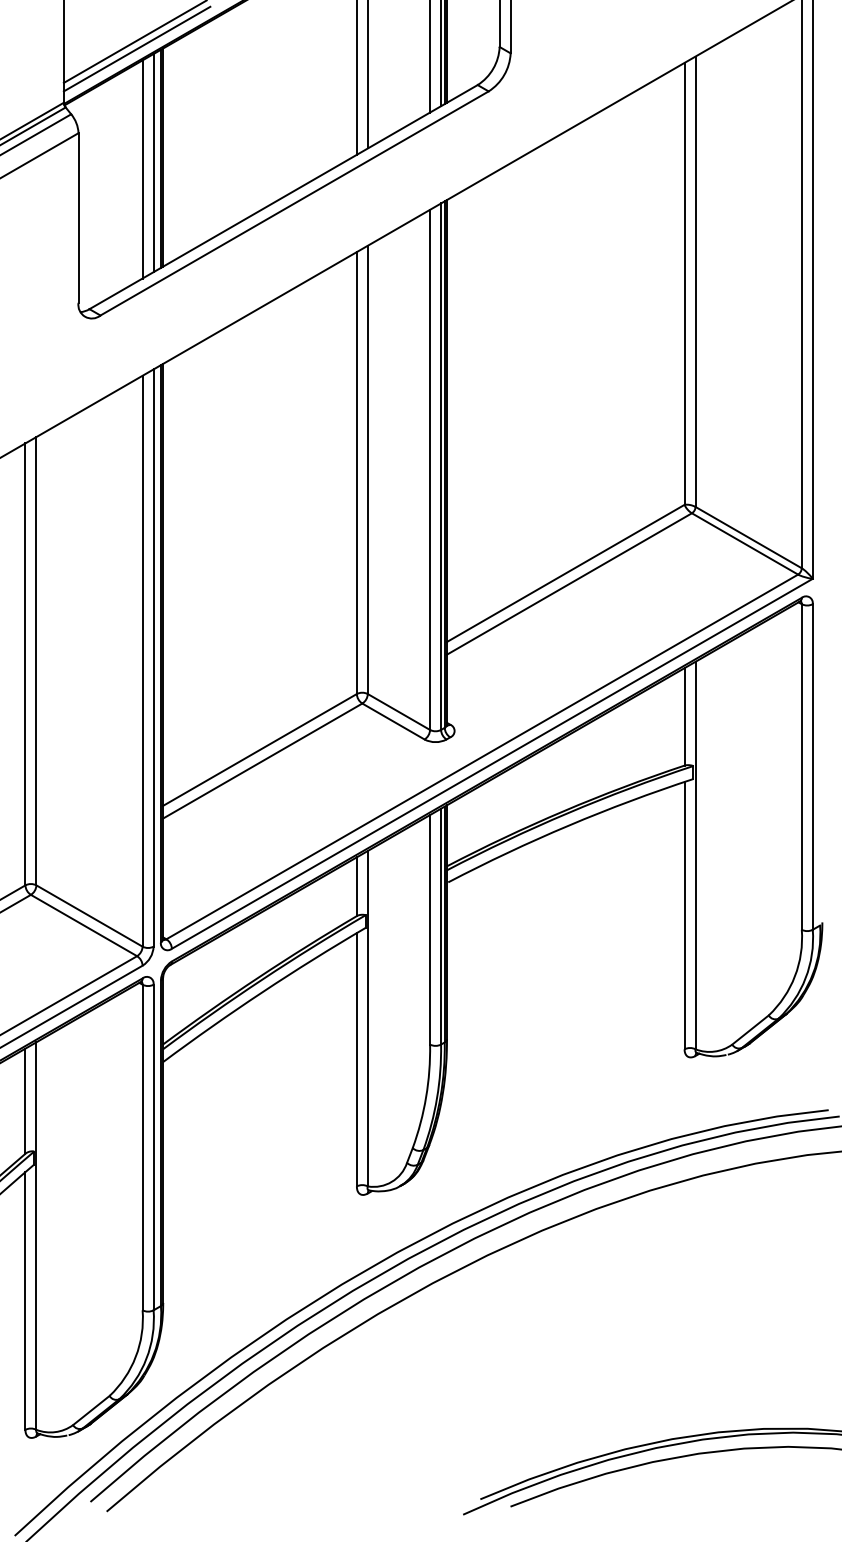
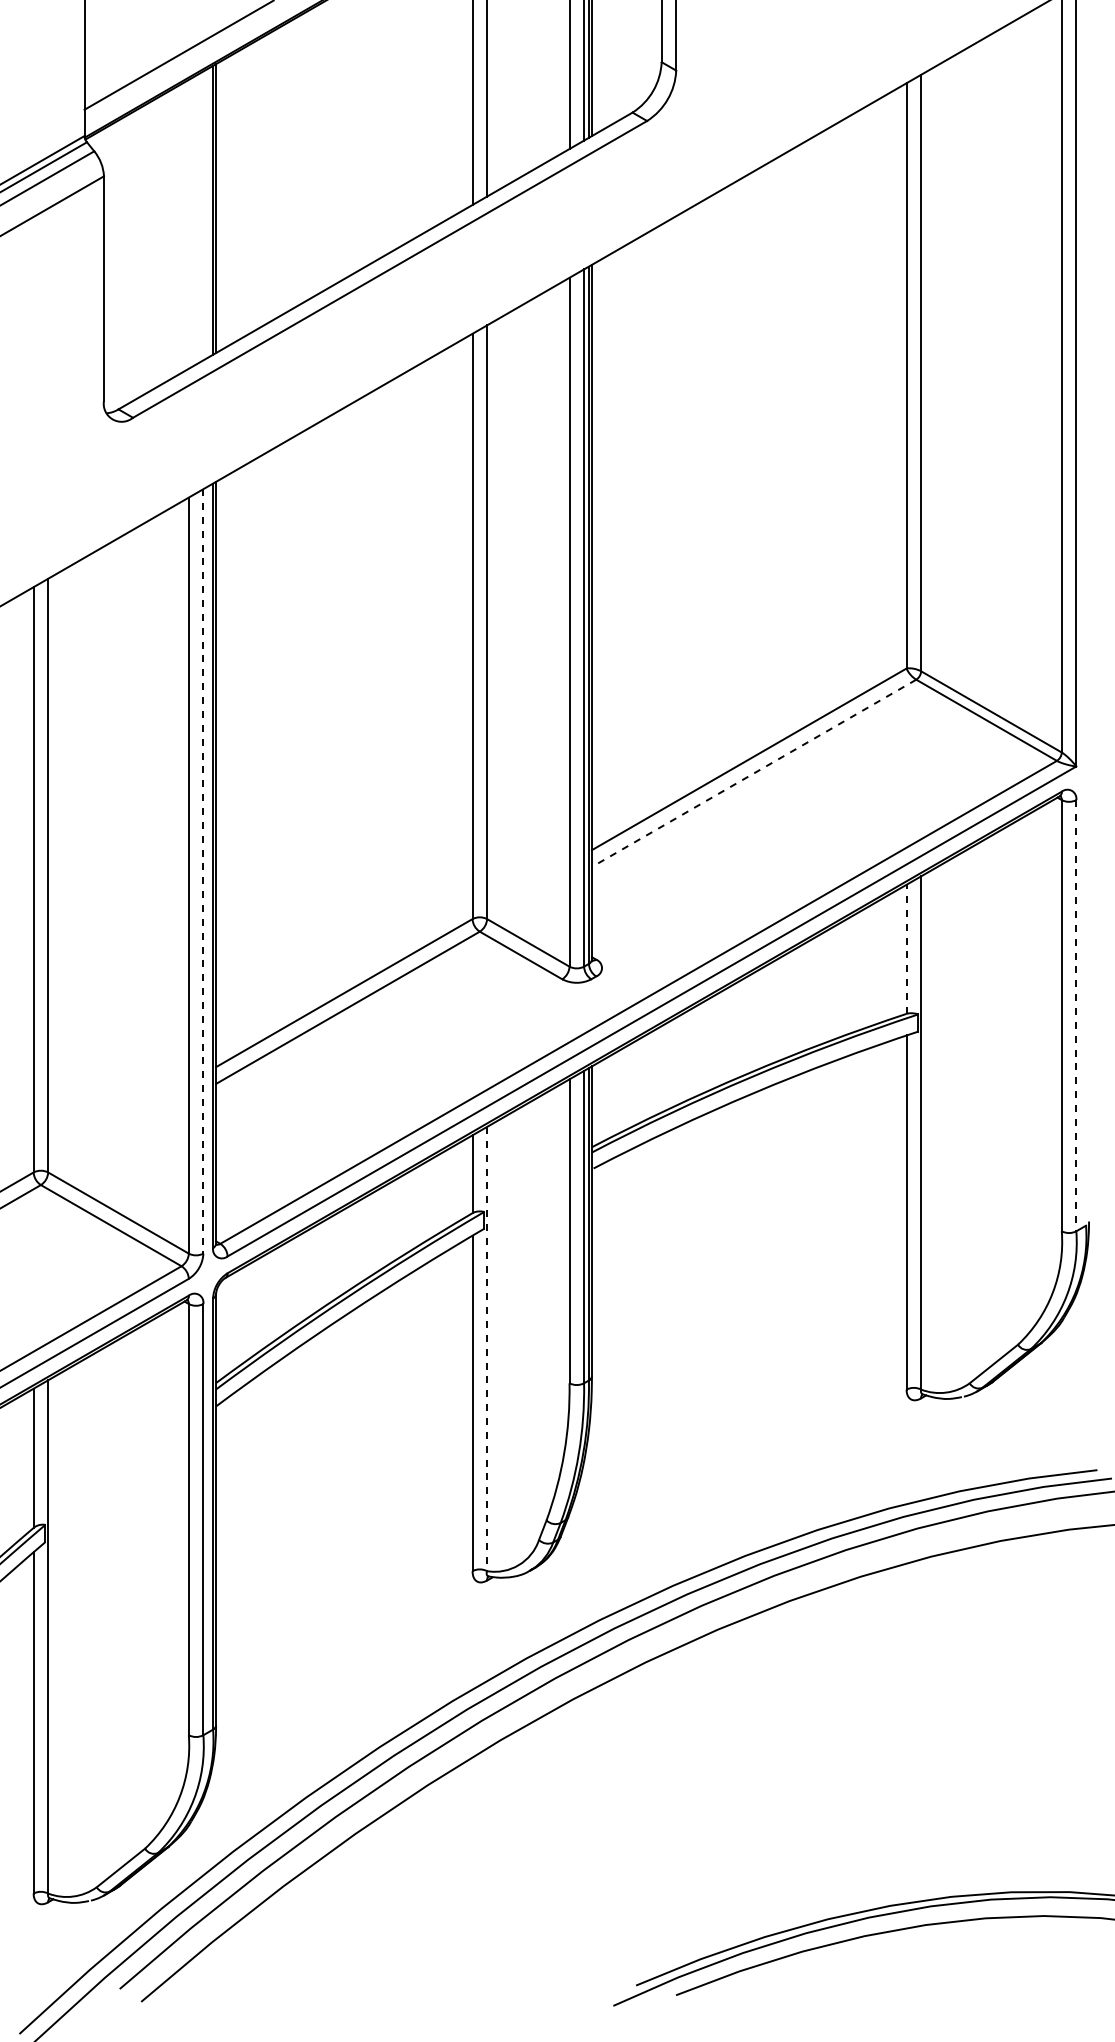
line: (137, 48) -> (181, 64), removed
line: (153, 162) -> (203, 215), removed
line: (142, 168) -> (188, 223), removed
line: (568, 584) -> (753, 773), solid -> dashed
line: (153, 658) -> (203, 871), solid -> dashed
line: (684, 717) -> (906, 949), solid -> dashed
line: (812, 766) -> (1076, 1015), solid -> dashed
line: (368, 1019) -> (487, 1349), solid -> dashed

